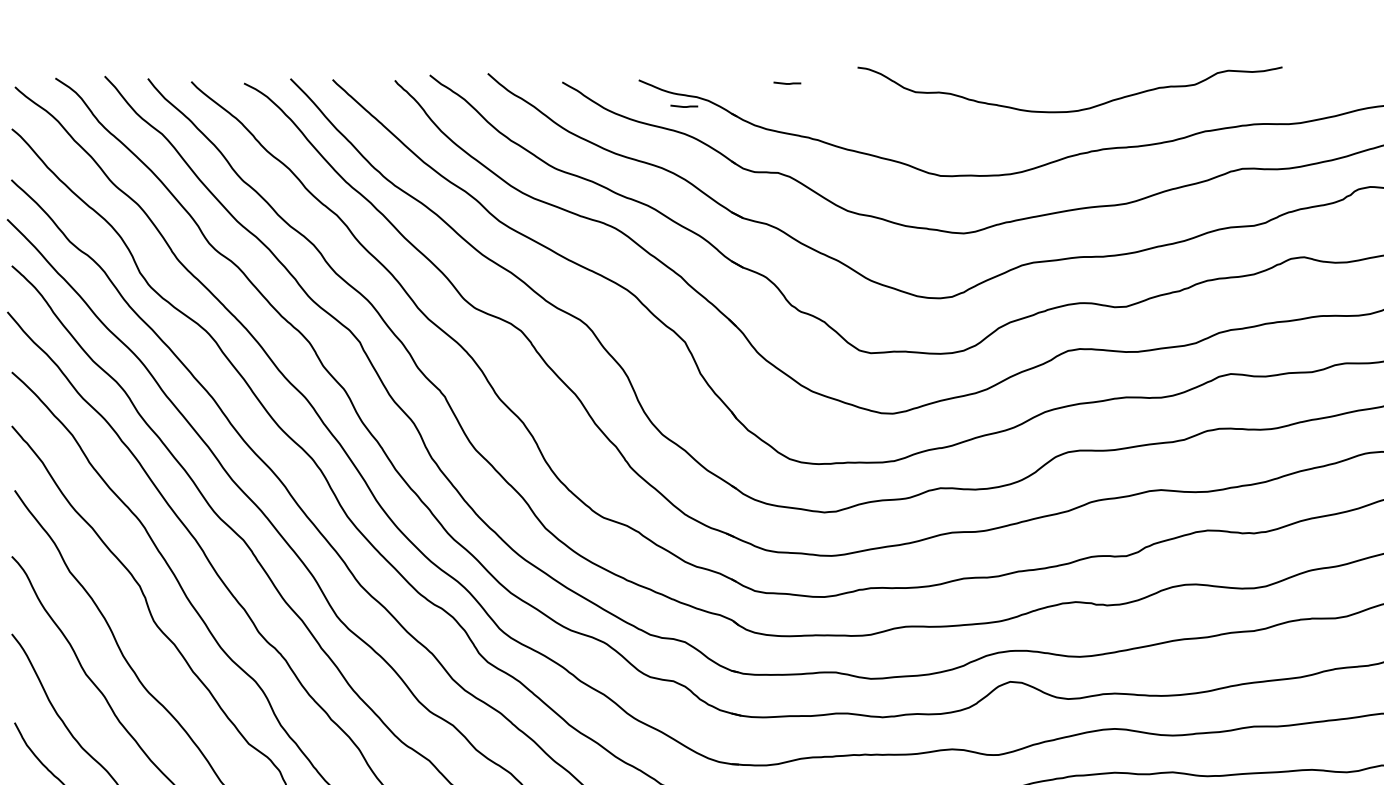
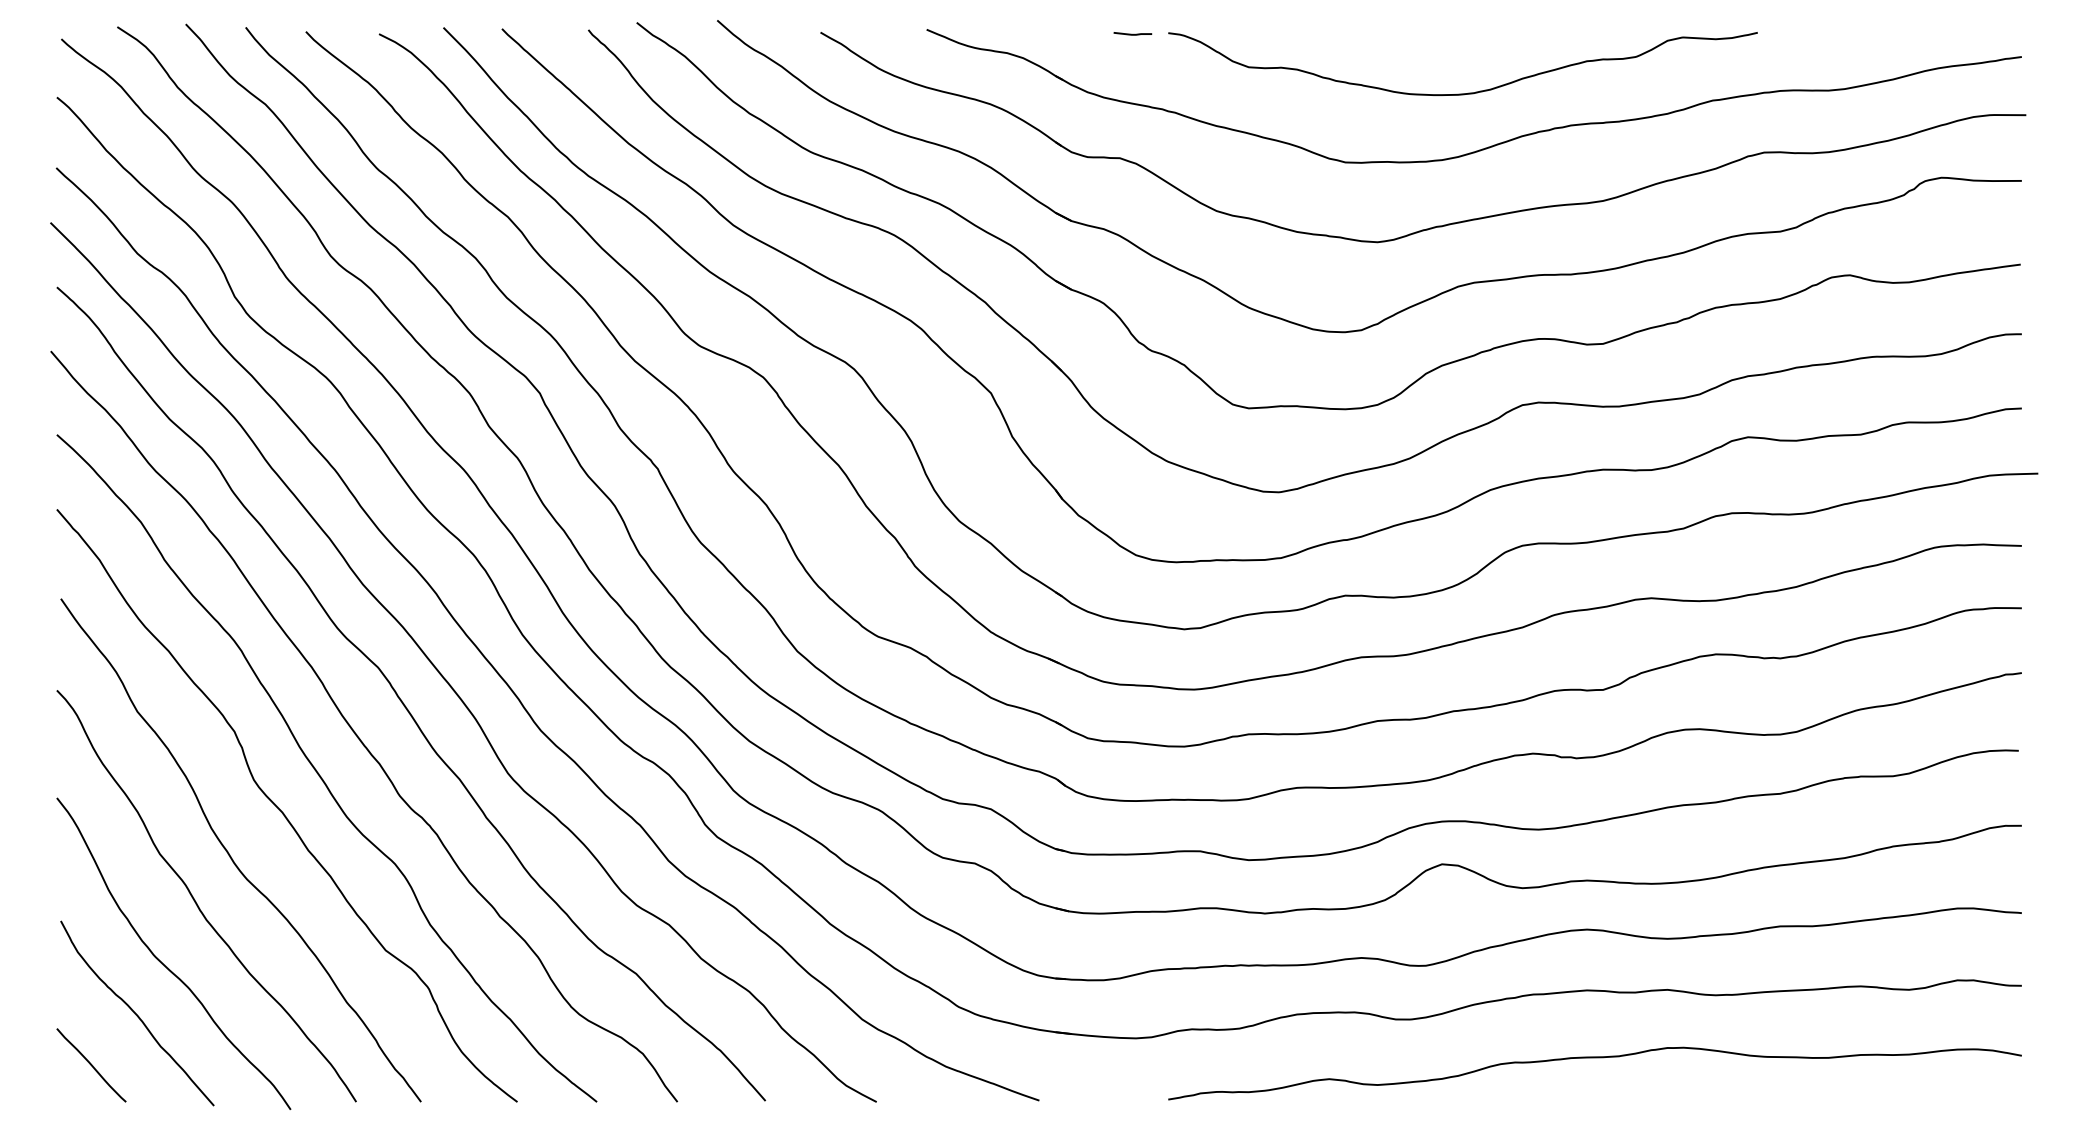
line: (684, 106) -> (989, 65), removed
curve: (1073, 110) -> (1468, 92), moved

